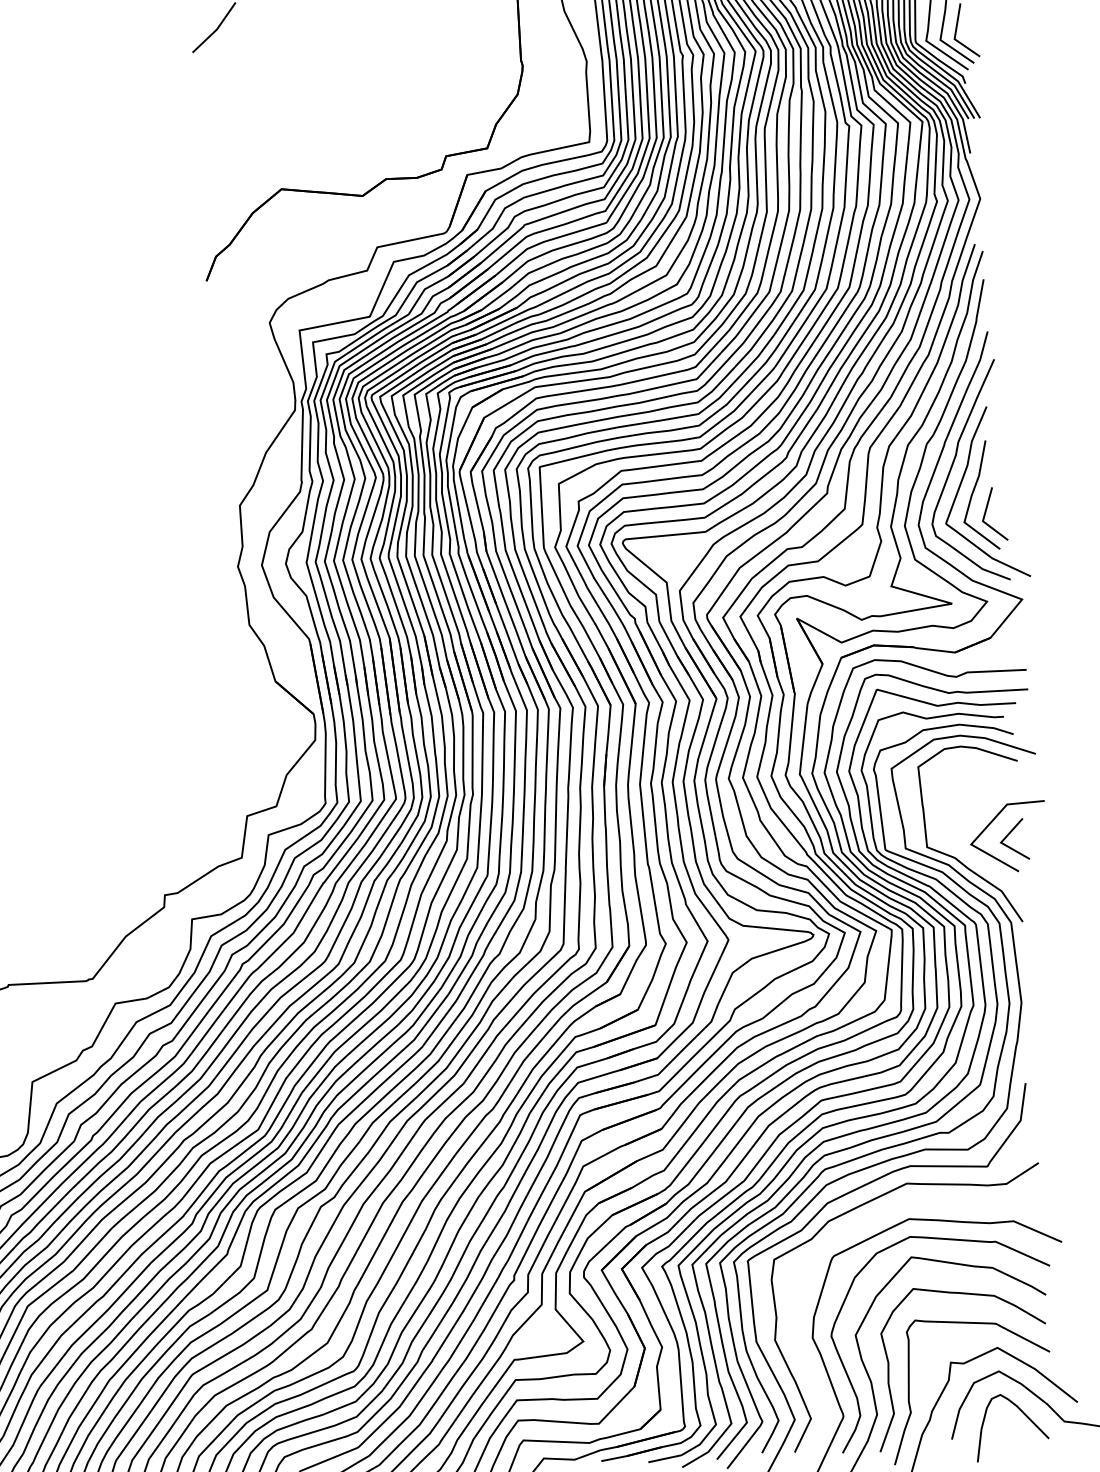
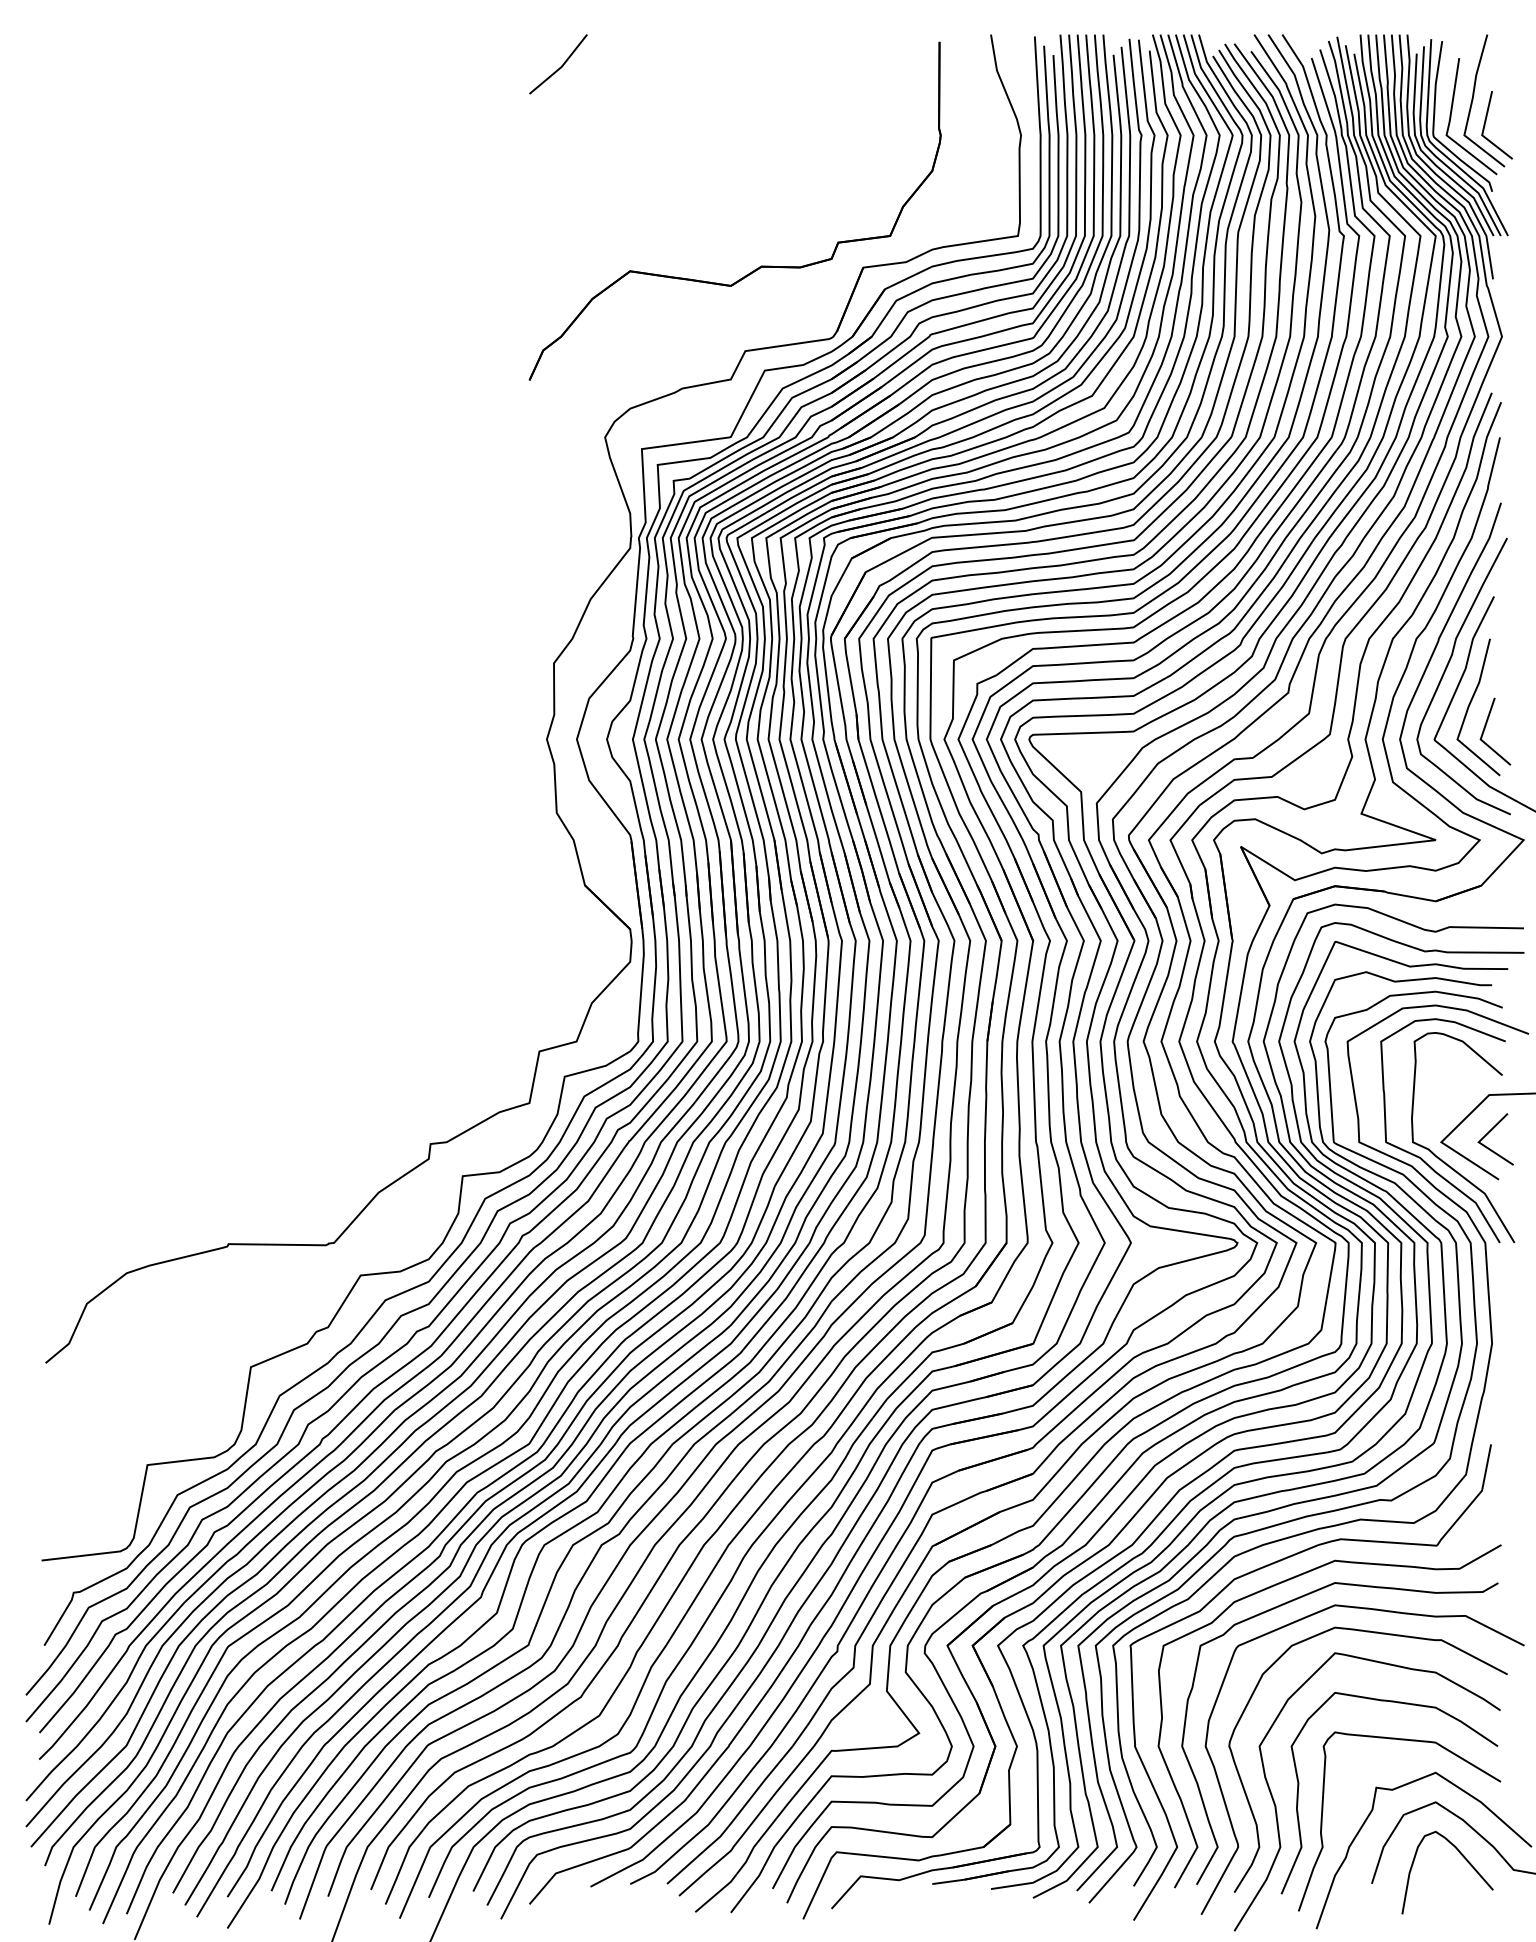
curve: (973, 858) -> (1443, 1160), added
curve: (866, 1222) -> (1281, 1606), added

